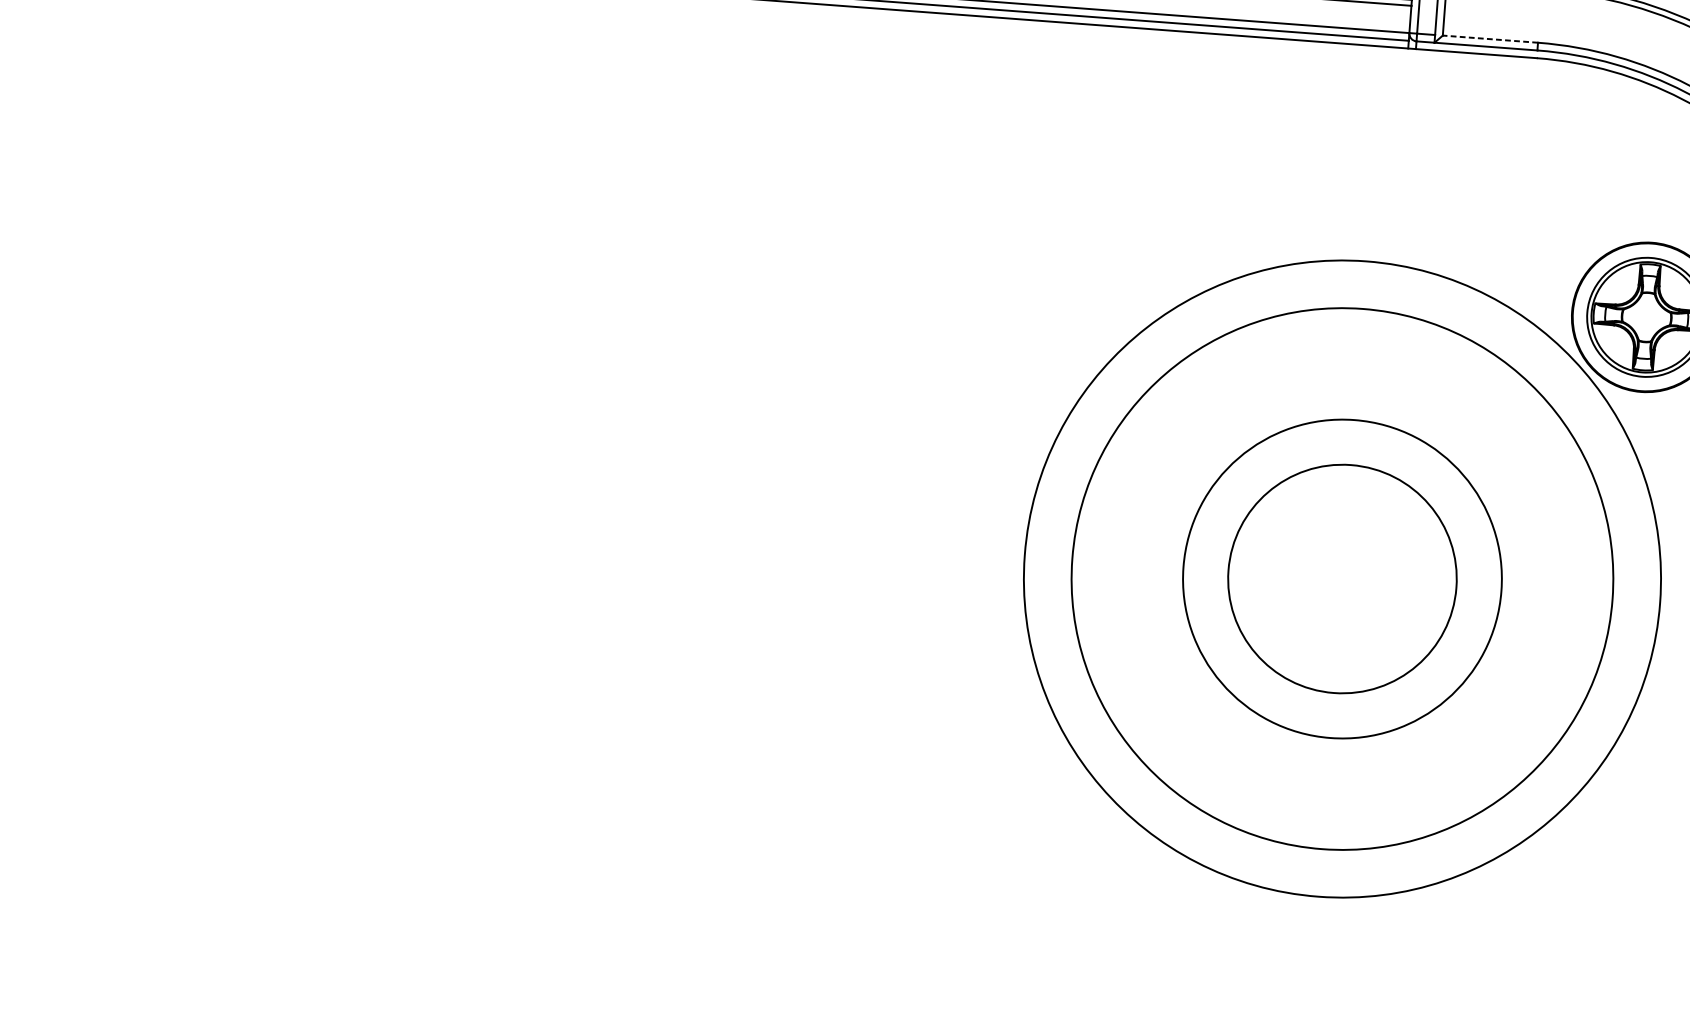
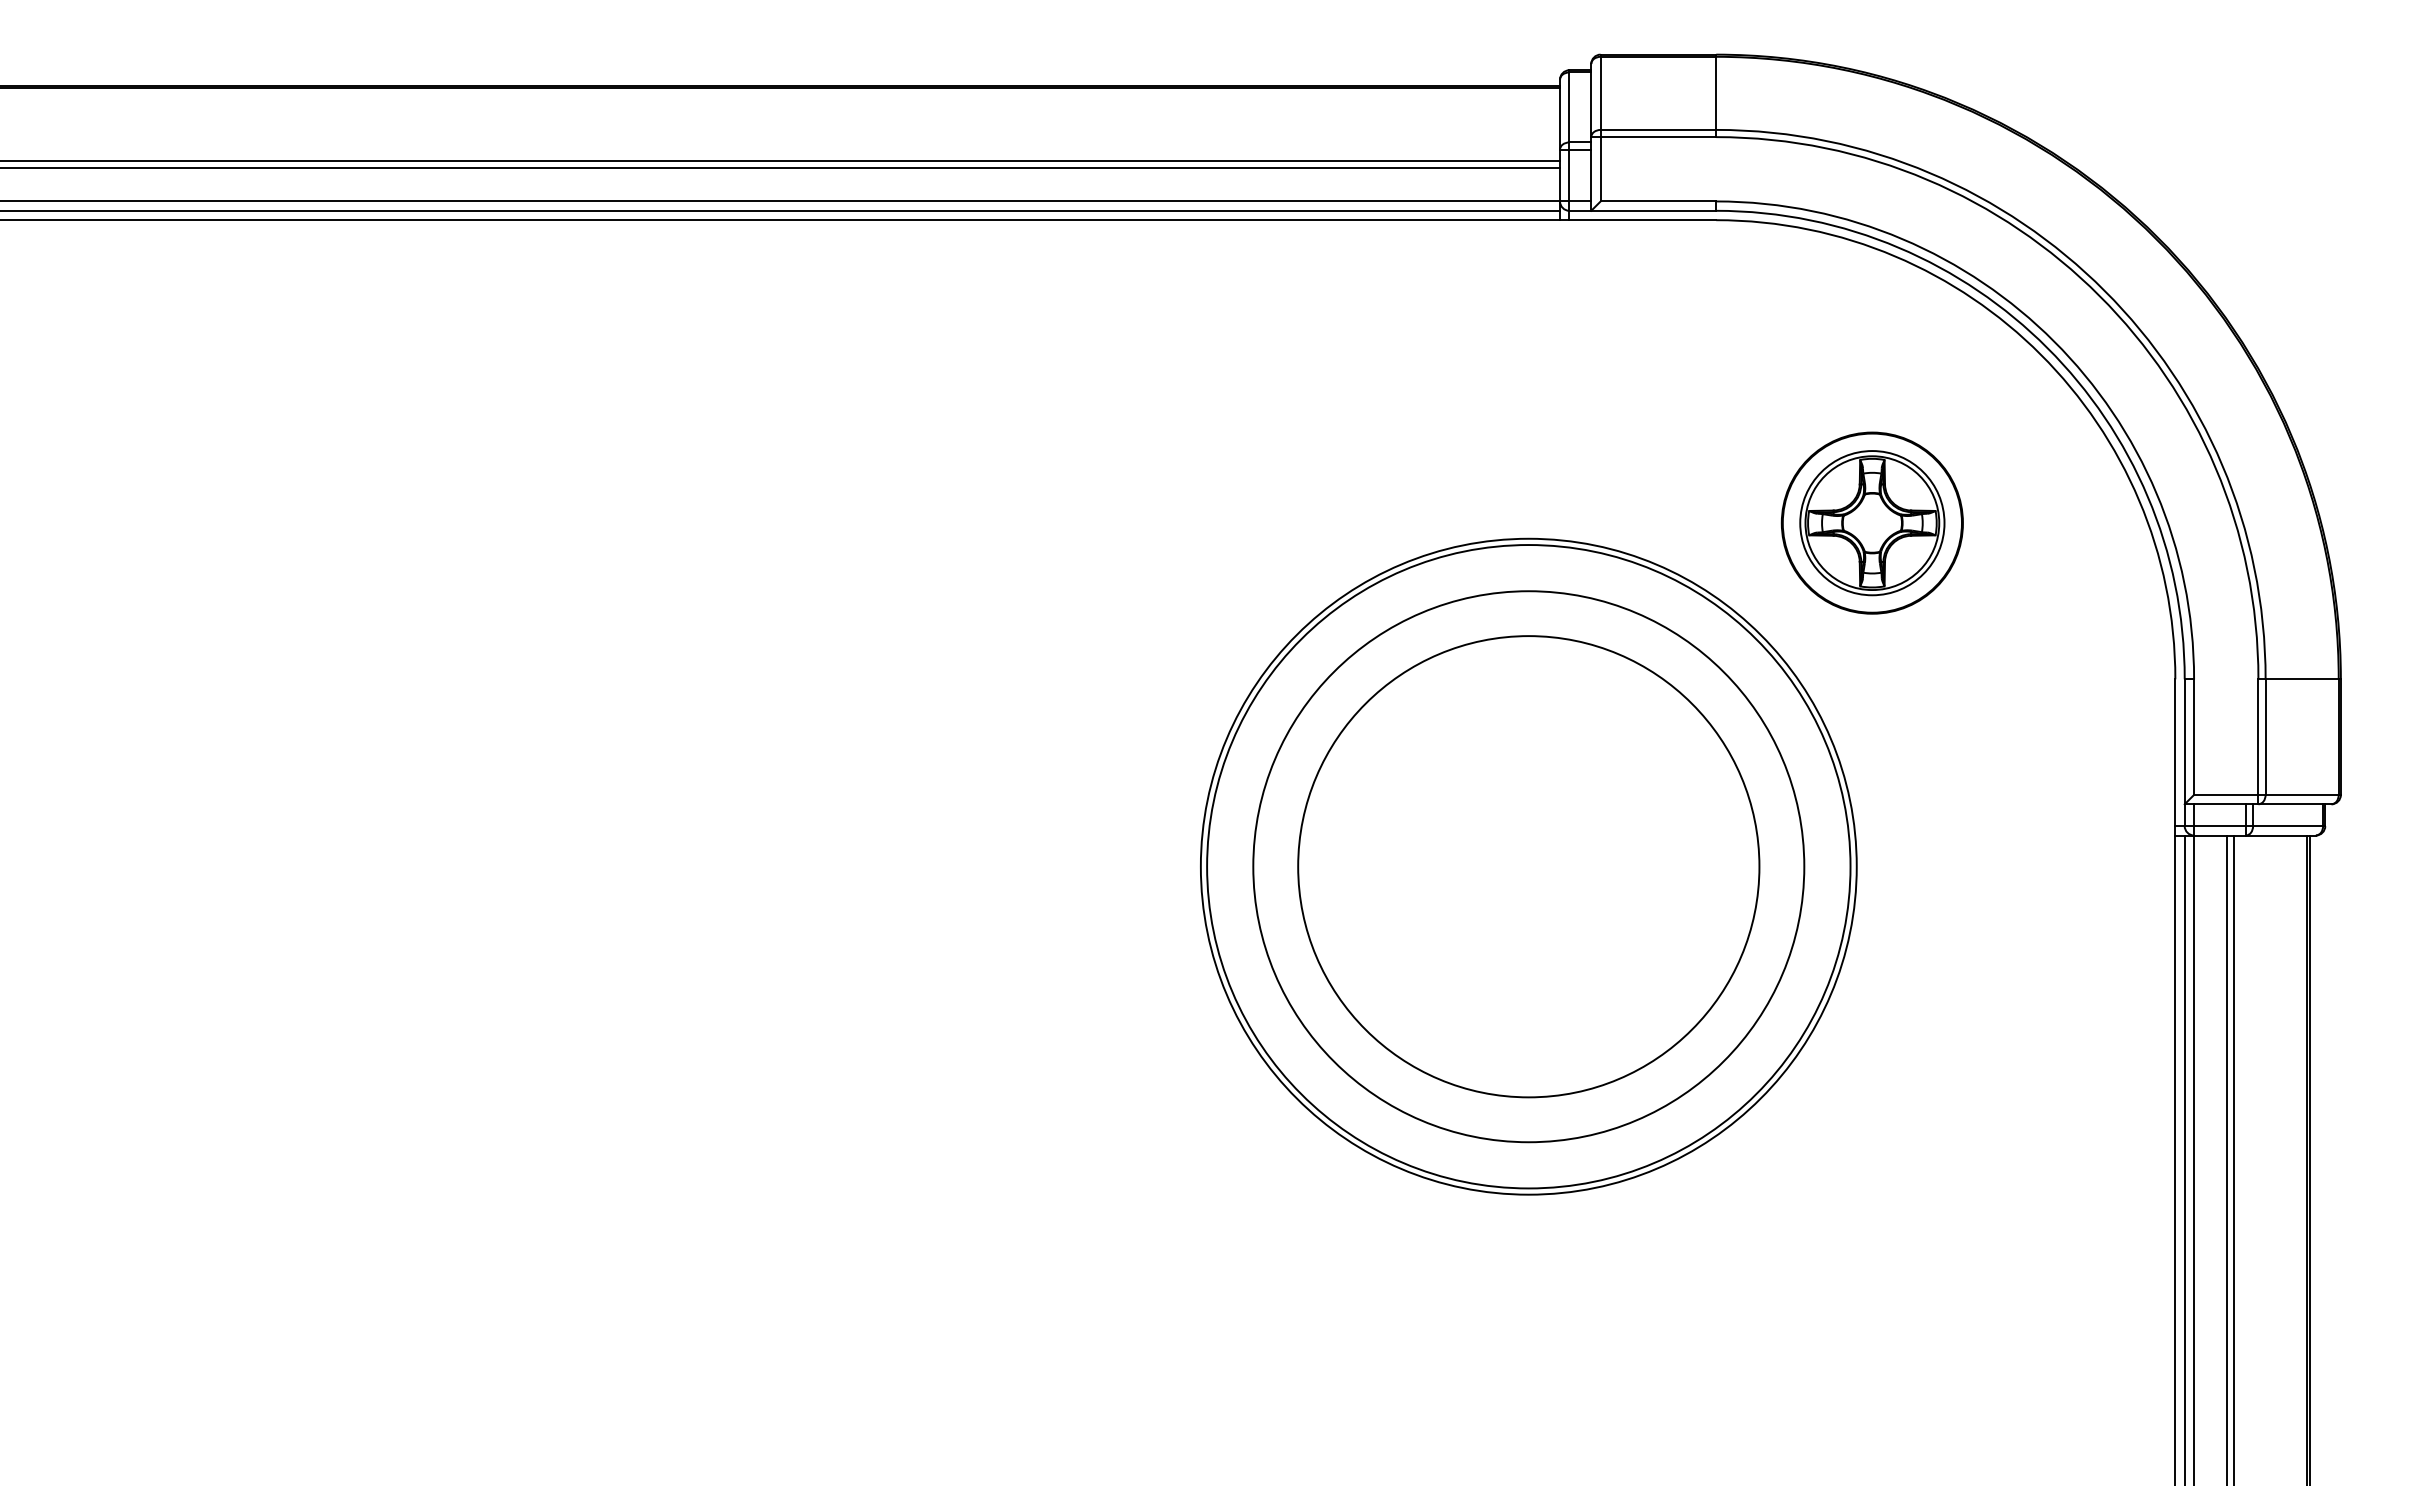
line: (1490, 39) -> (1658, 201), dashed -> solid
circle: (1342, 578) -> (1528, 866), size x0.71
circle: (1342, 578) -> (1528, 866), size x1.67
circle: (1342, 578) -> (1528, 866), size x1.67

